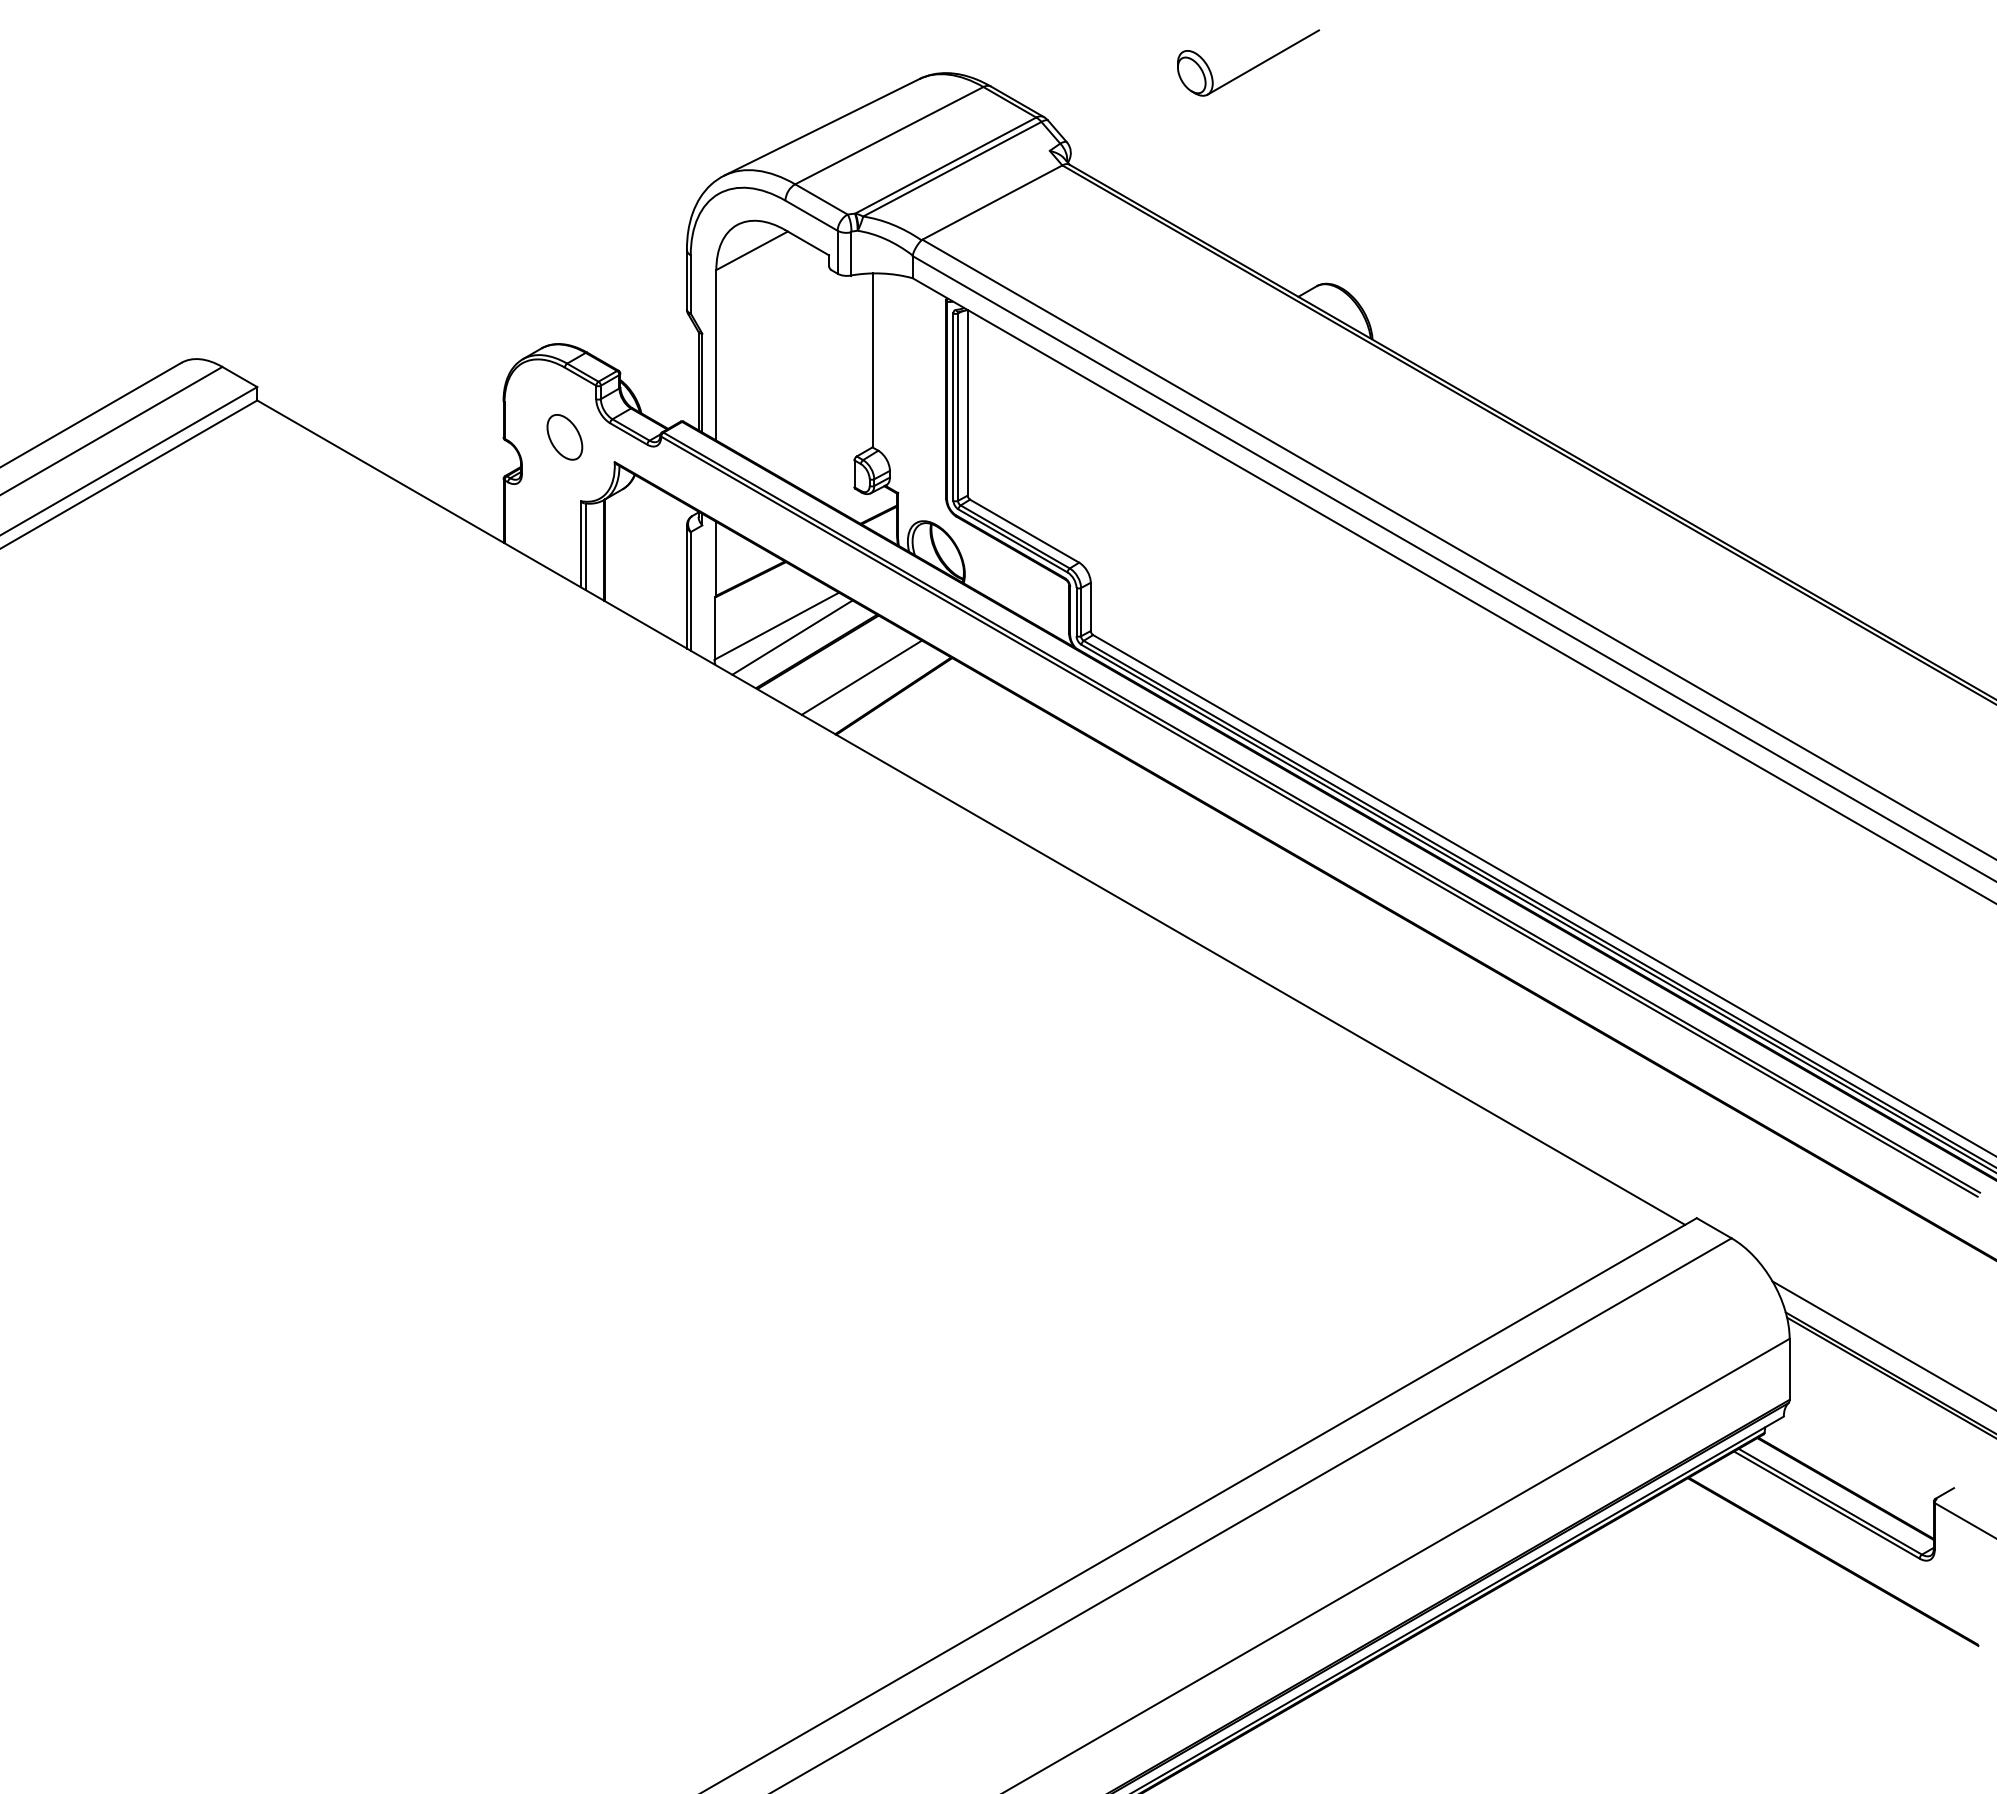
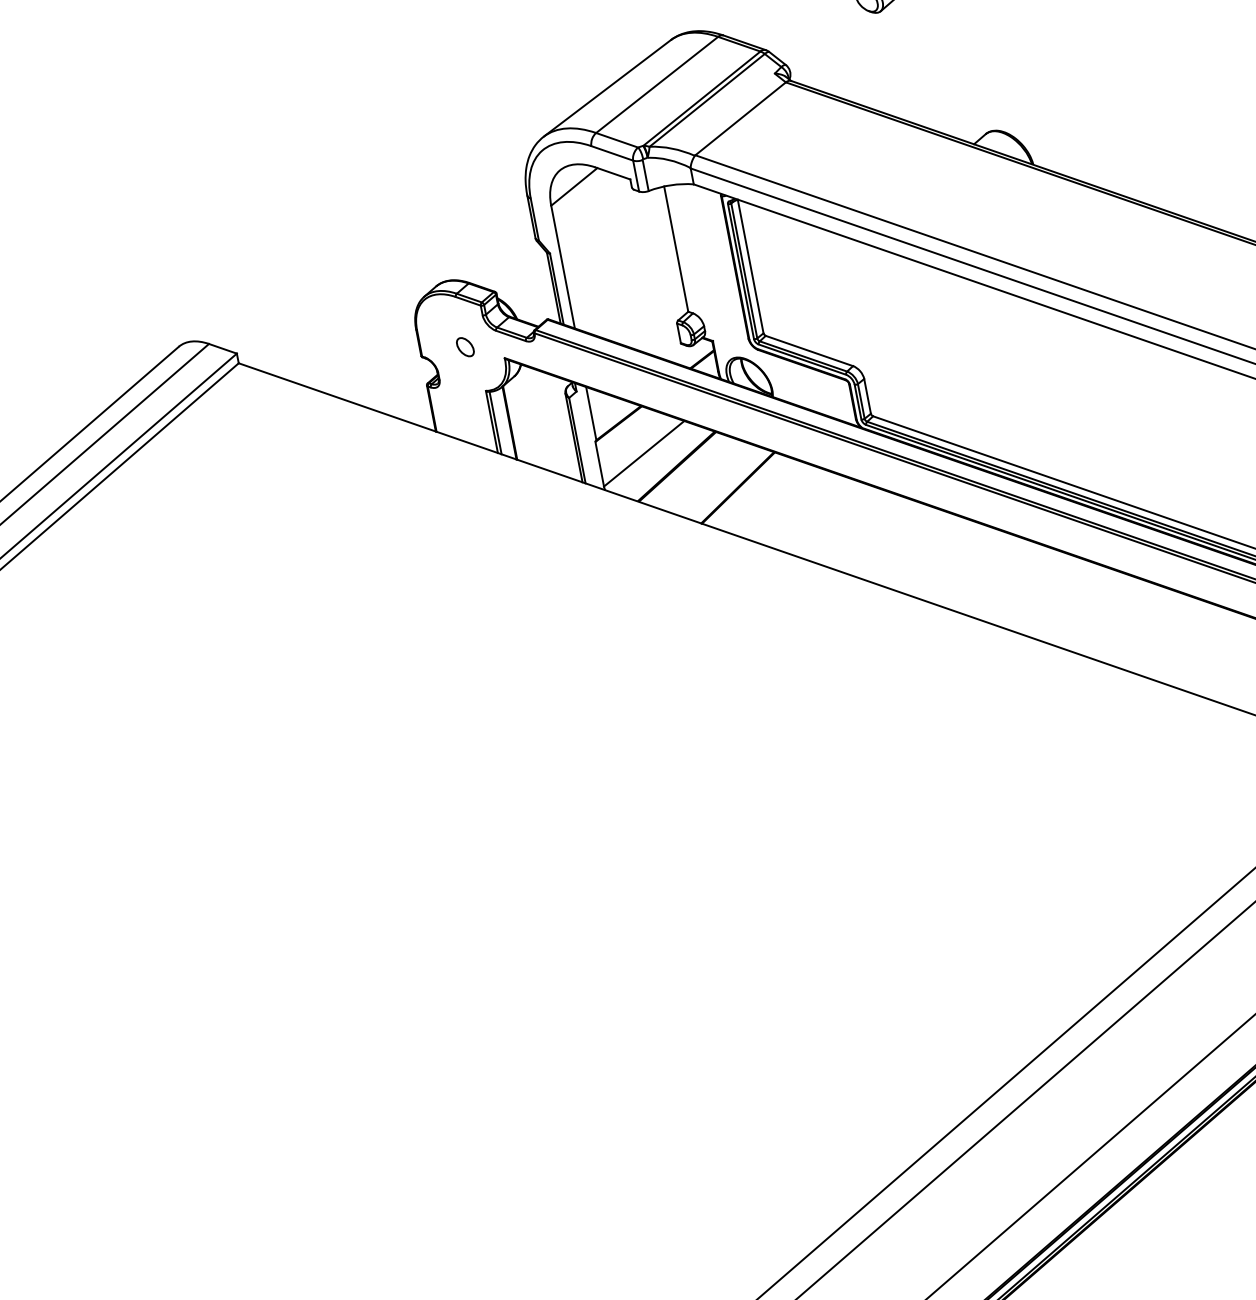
part: (564, 437) -> (465, 347), size x0.6
line: (792, 637) -> (657, 459), removed
line: (861, 677) -> (712, 478), removed

